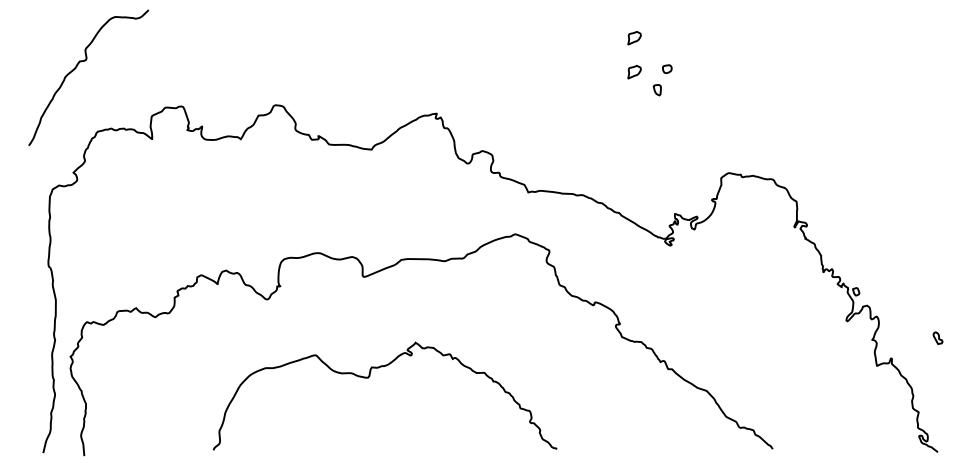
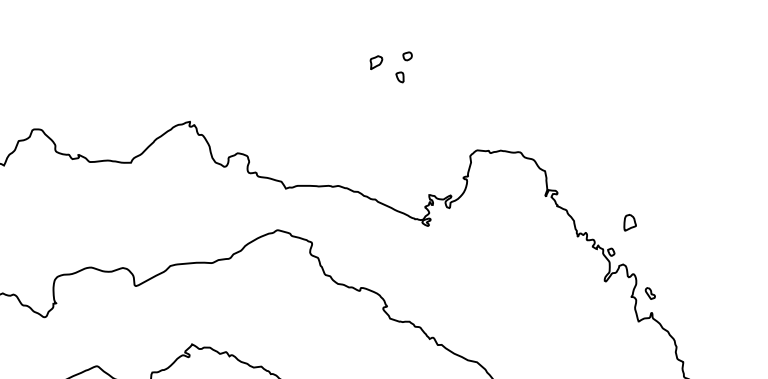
part: (634, 38) -> (373, 30), removed
part: (878, 262) -> (629, 221), added
part: (937, 337) -> (649, 292), moved

